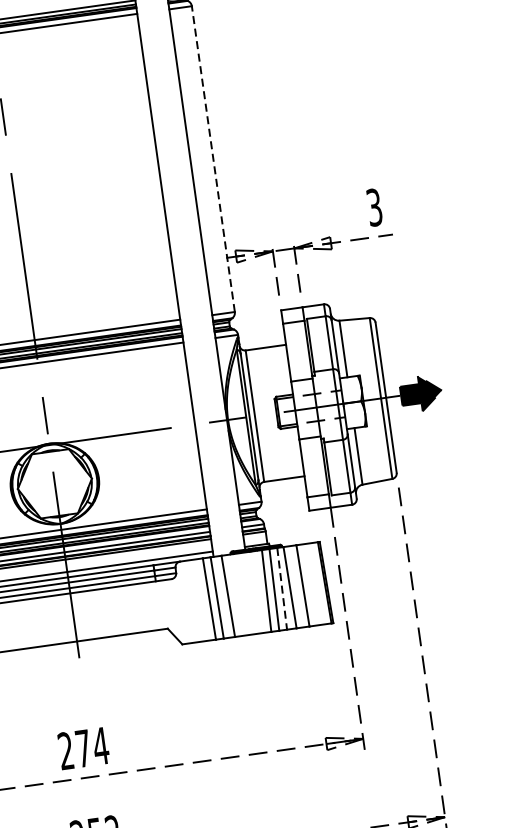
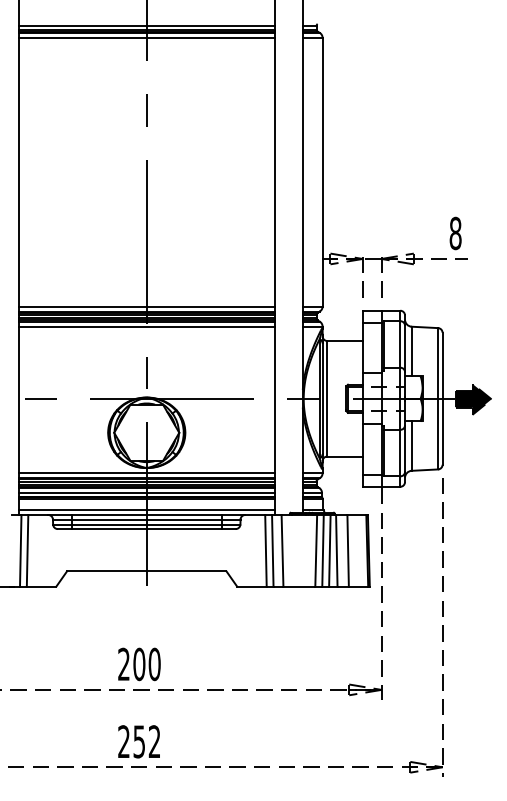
line: (213, 158) -> (322, 171), dashed -> solid
text: (374, 207) -> (455, 233), 3 -> 8
line: (281, 588) -> (329, 550), dashed -> solid
text: (91, 747) -> (146, 664), 274 -> 200

